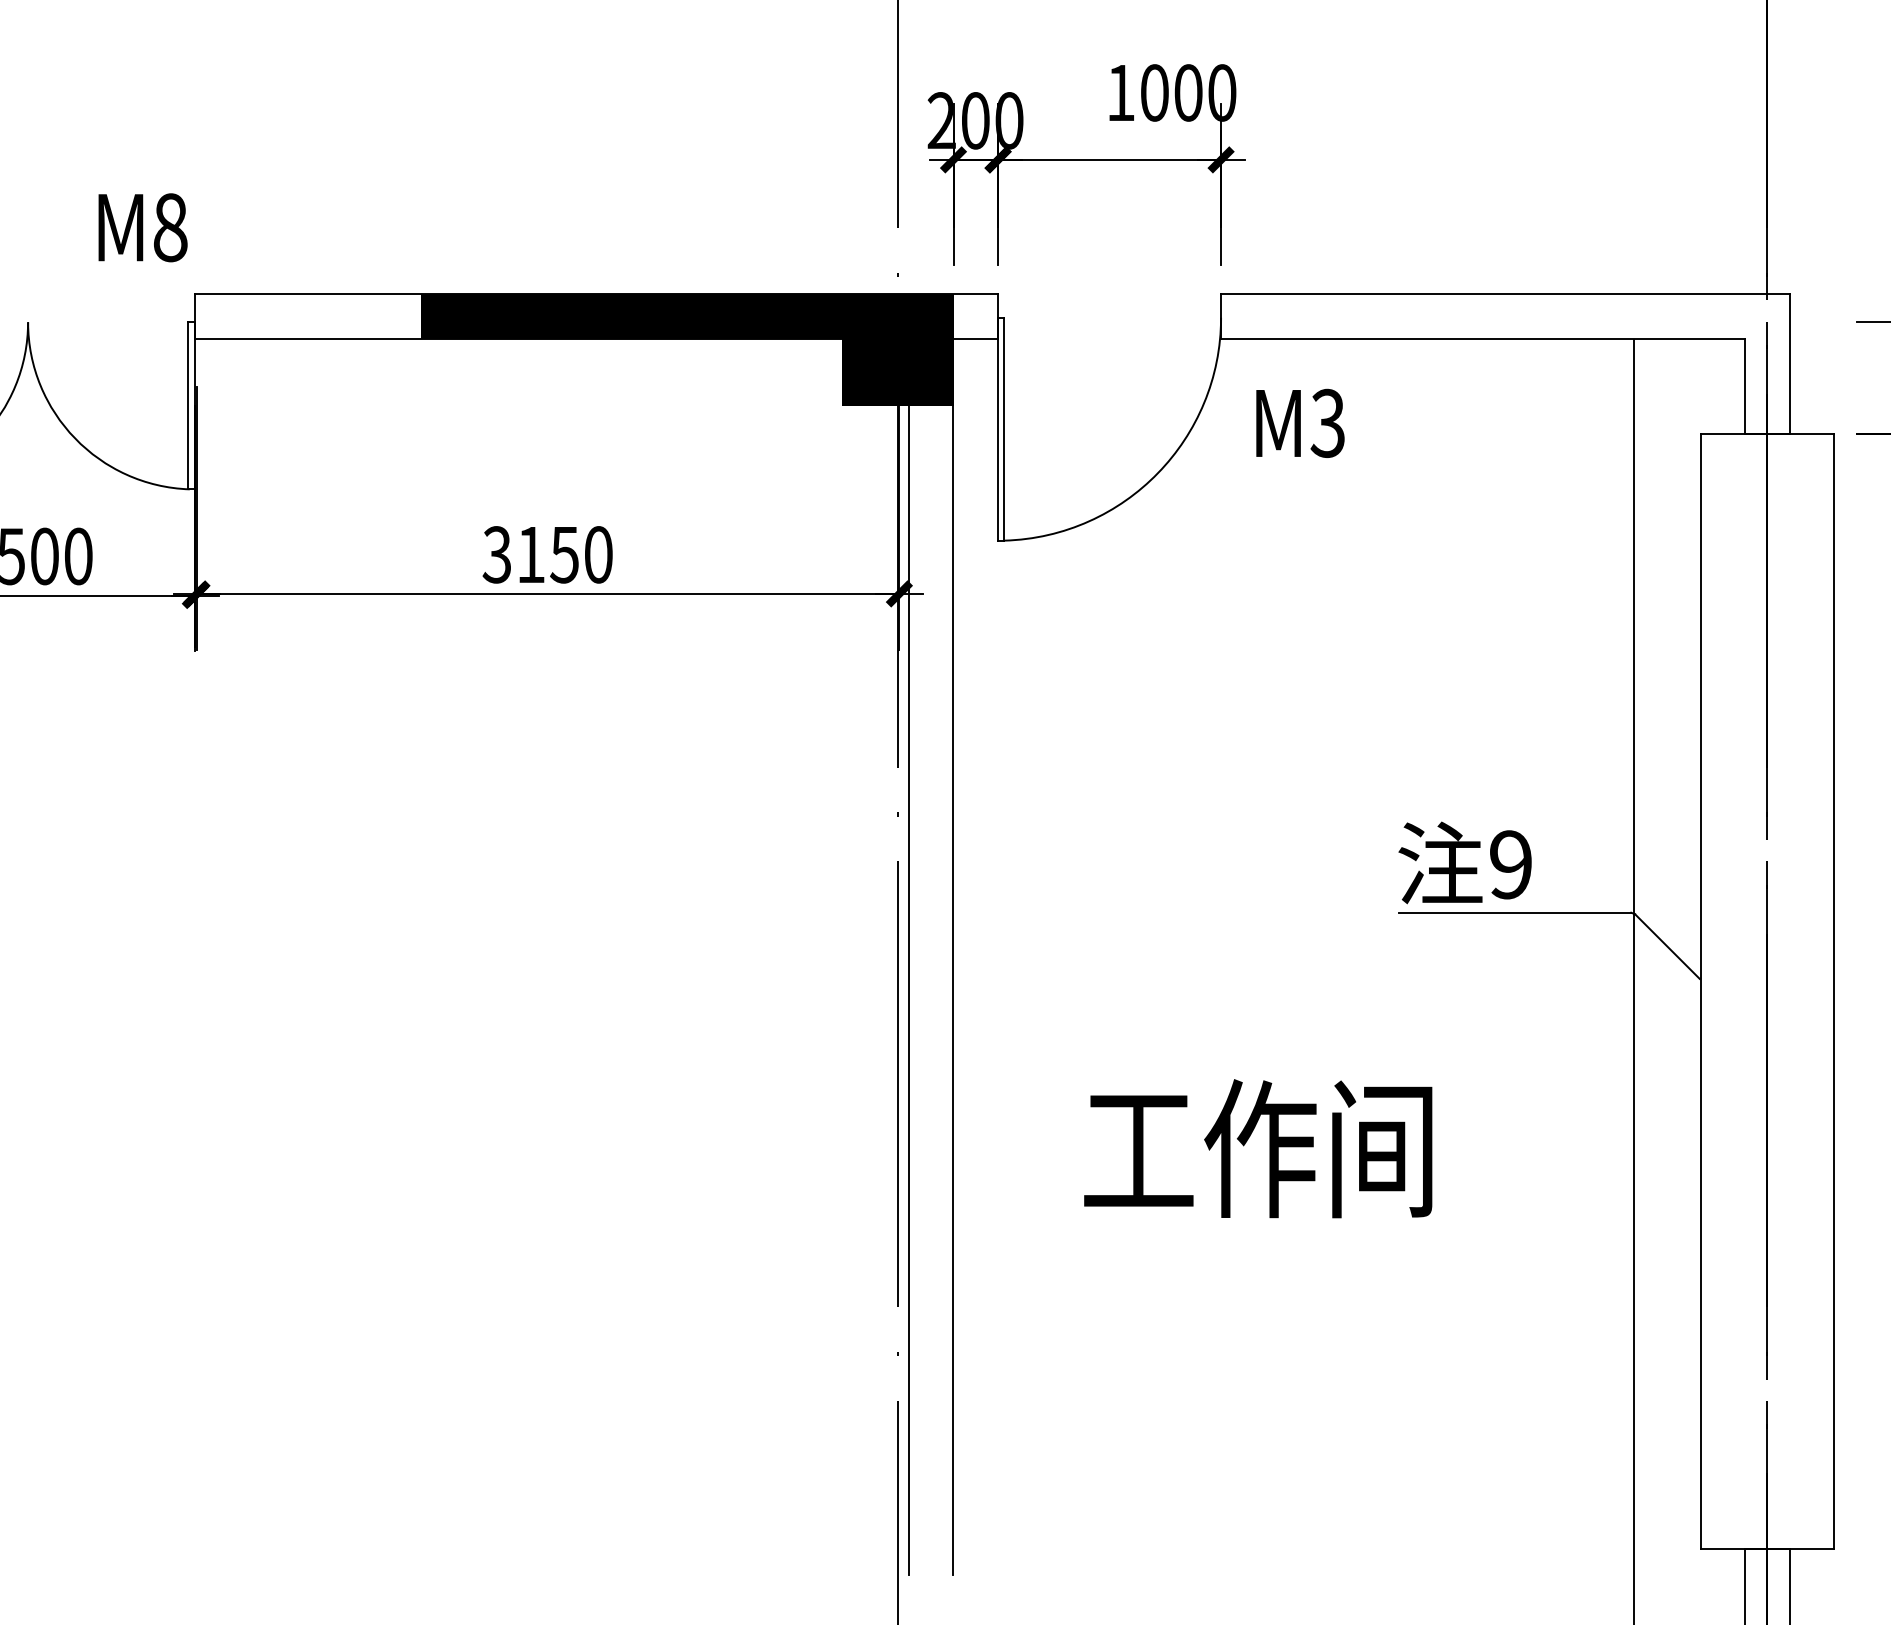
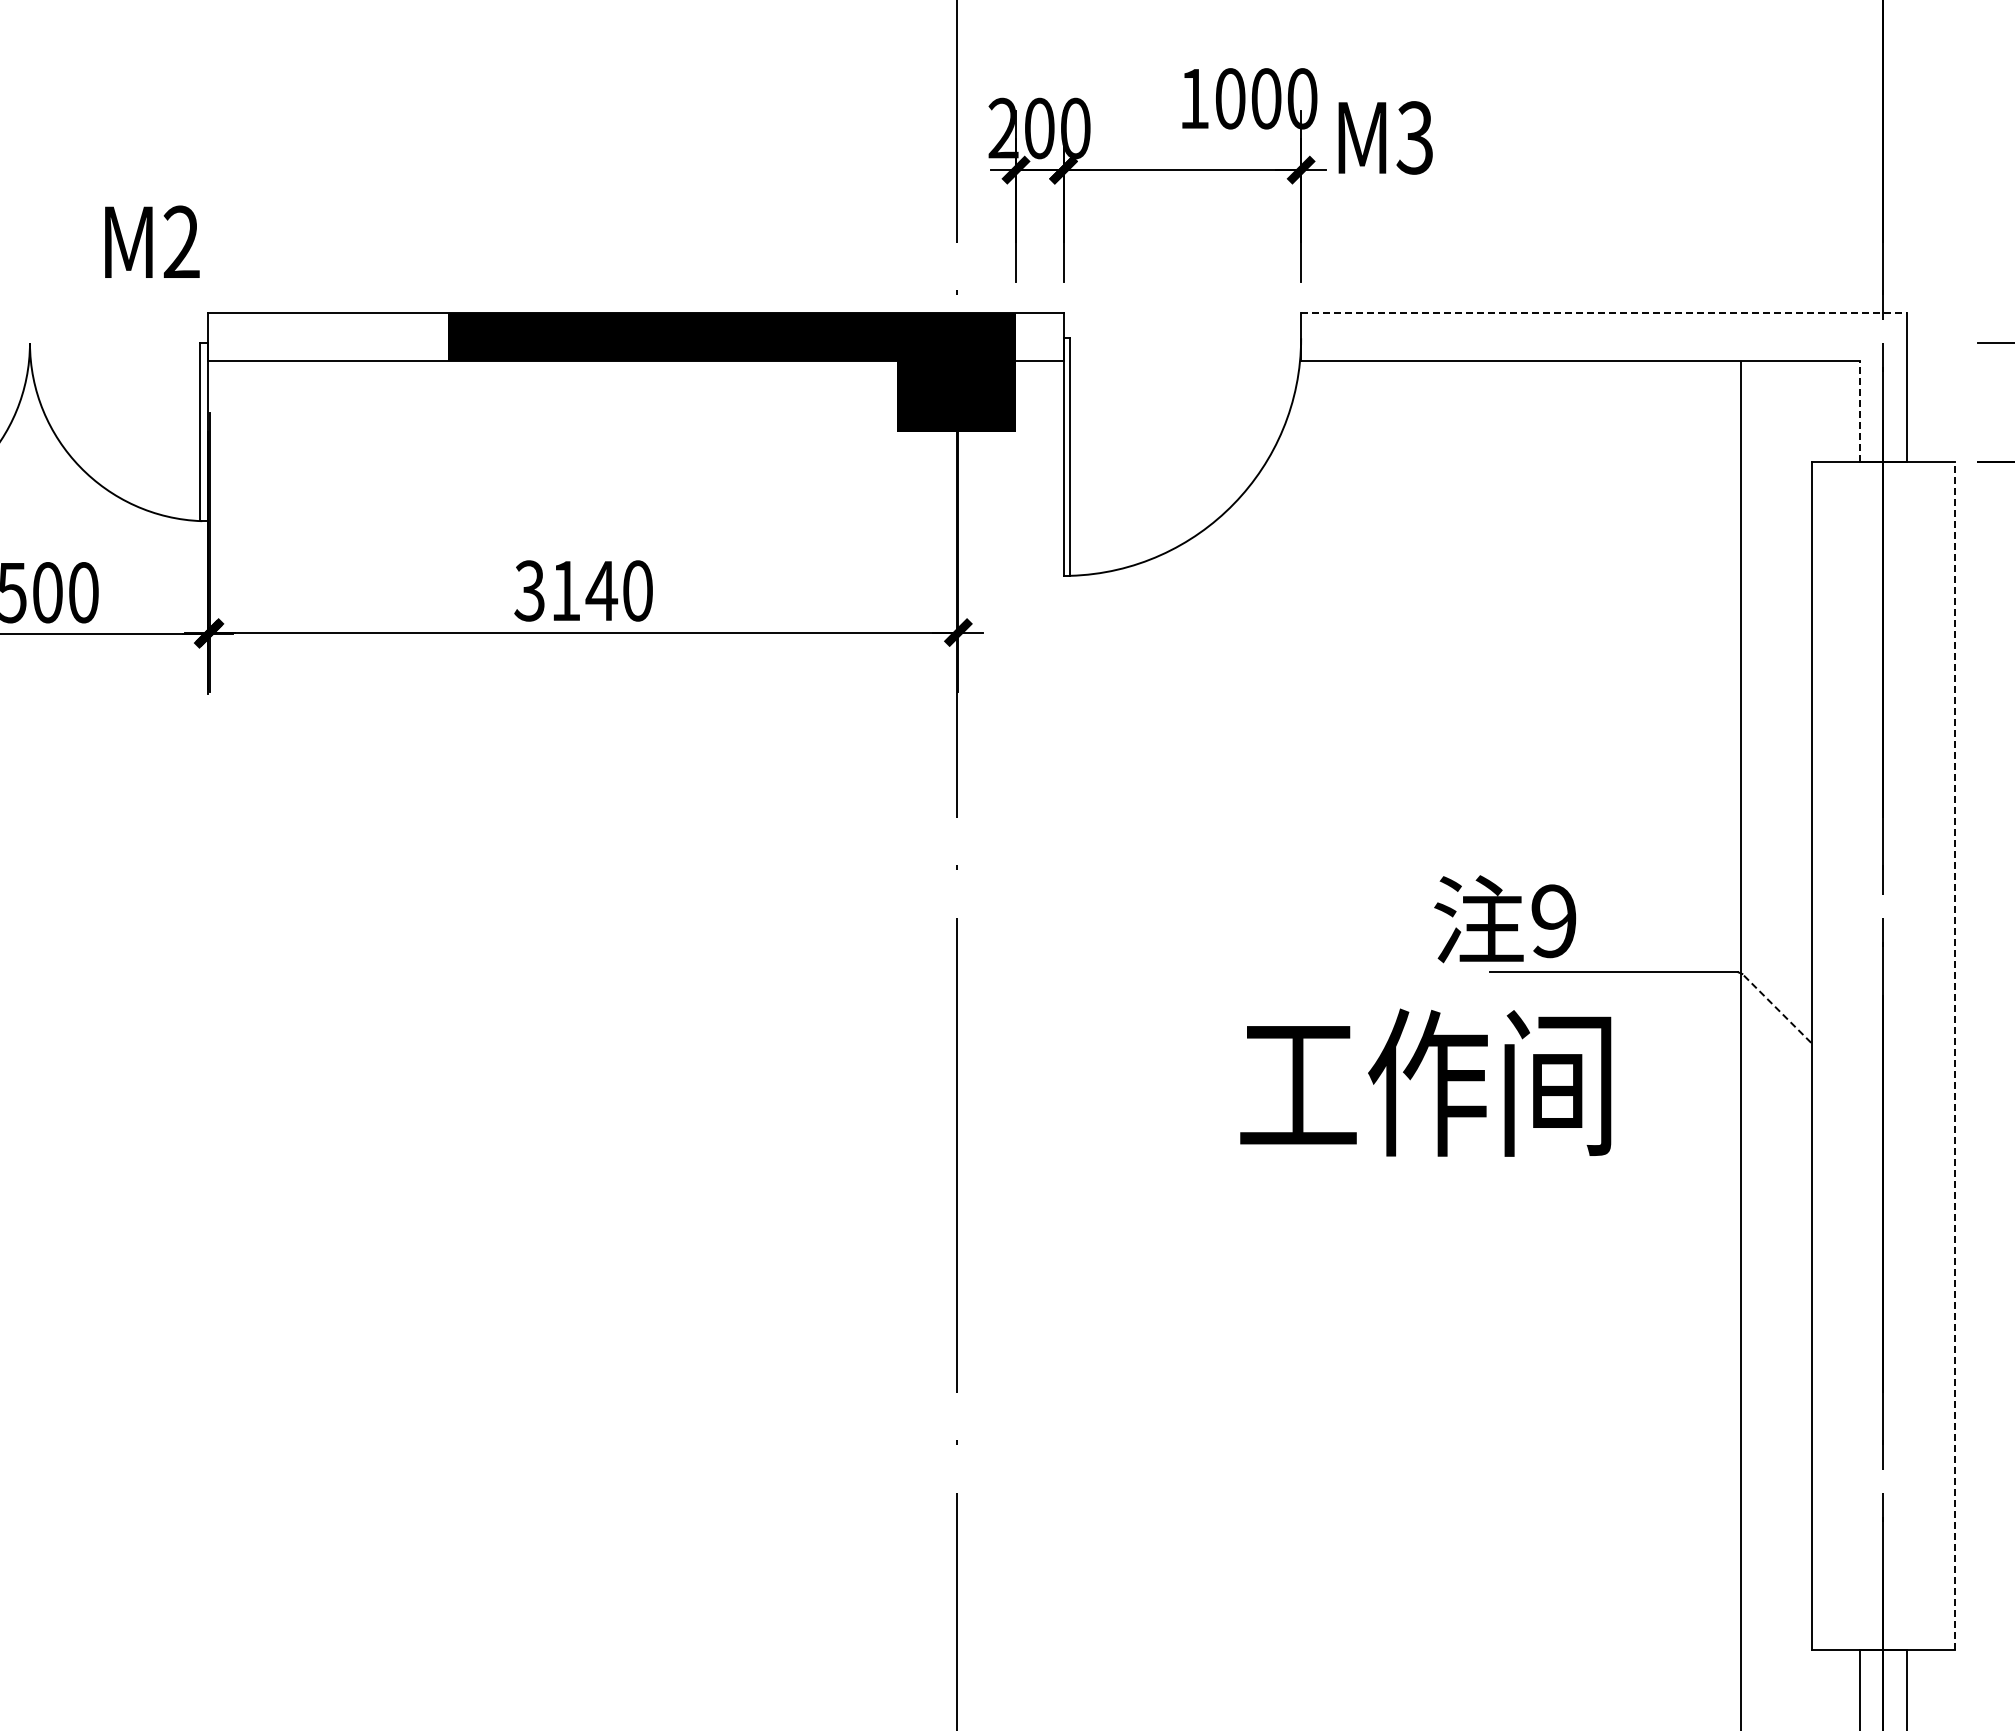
text: (170, 227) -> (181, 242), M8 -> M2
line: (1505, 294) -> (1604, 313), solid -> dashed
line: (1745, 385) -> (1859, 410), solid -> dashed
text: (1300, 423) -> (1385, 137), moved
text: (564, 555) -> (601, 591), 3150 -> 3140
text: (1465, 863) -> (1505, 919), moved
line: (908, 935) -> (968, 996), removed
line: (953, 935) -> (1015, 996), removed
line: (1667, 946) -> (1776, 1008), solid -> dashed
line: (1834, 990) -> (1954, 1055), solid -> dashed
text: (1258, 1148) -> (1425, 1082), moved

